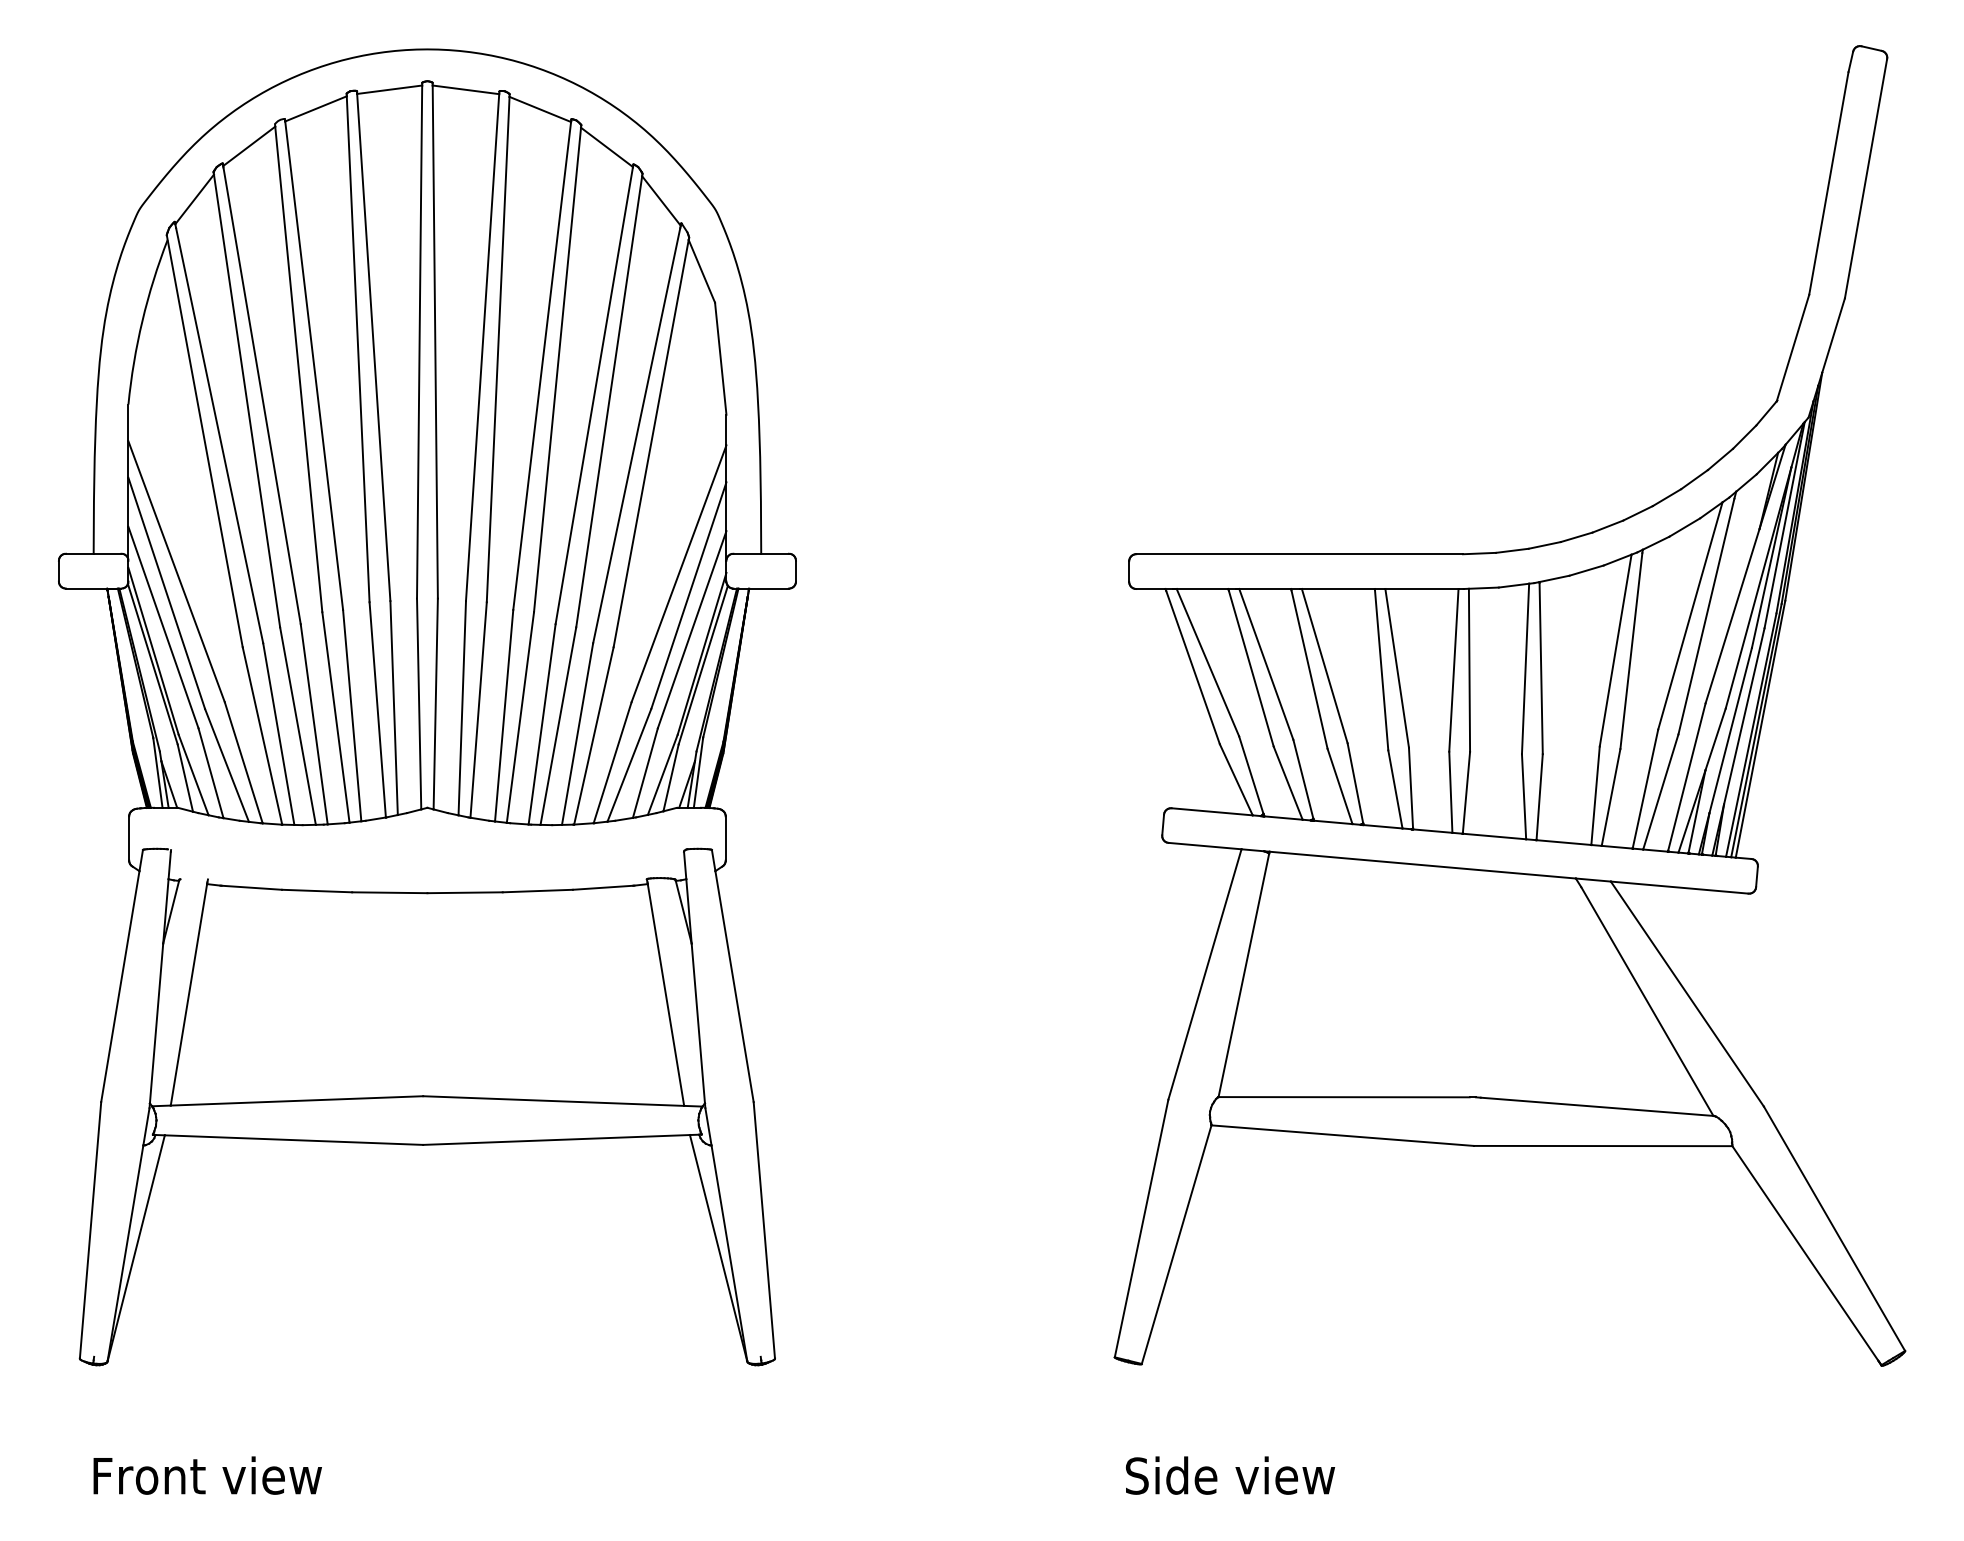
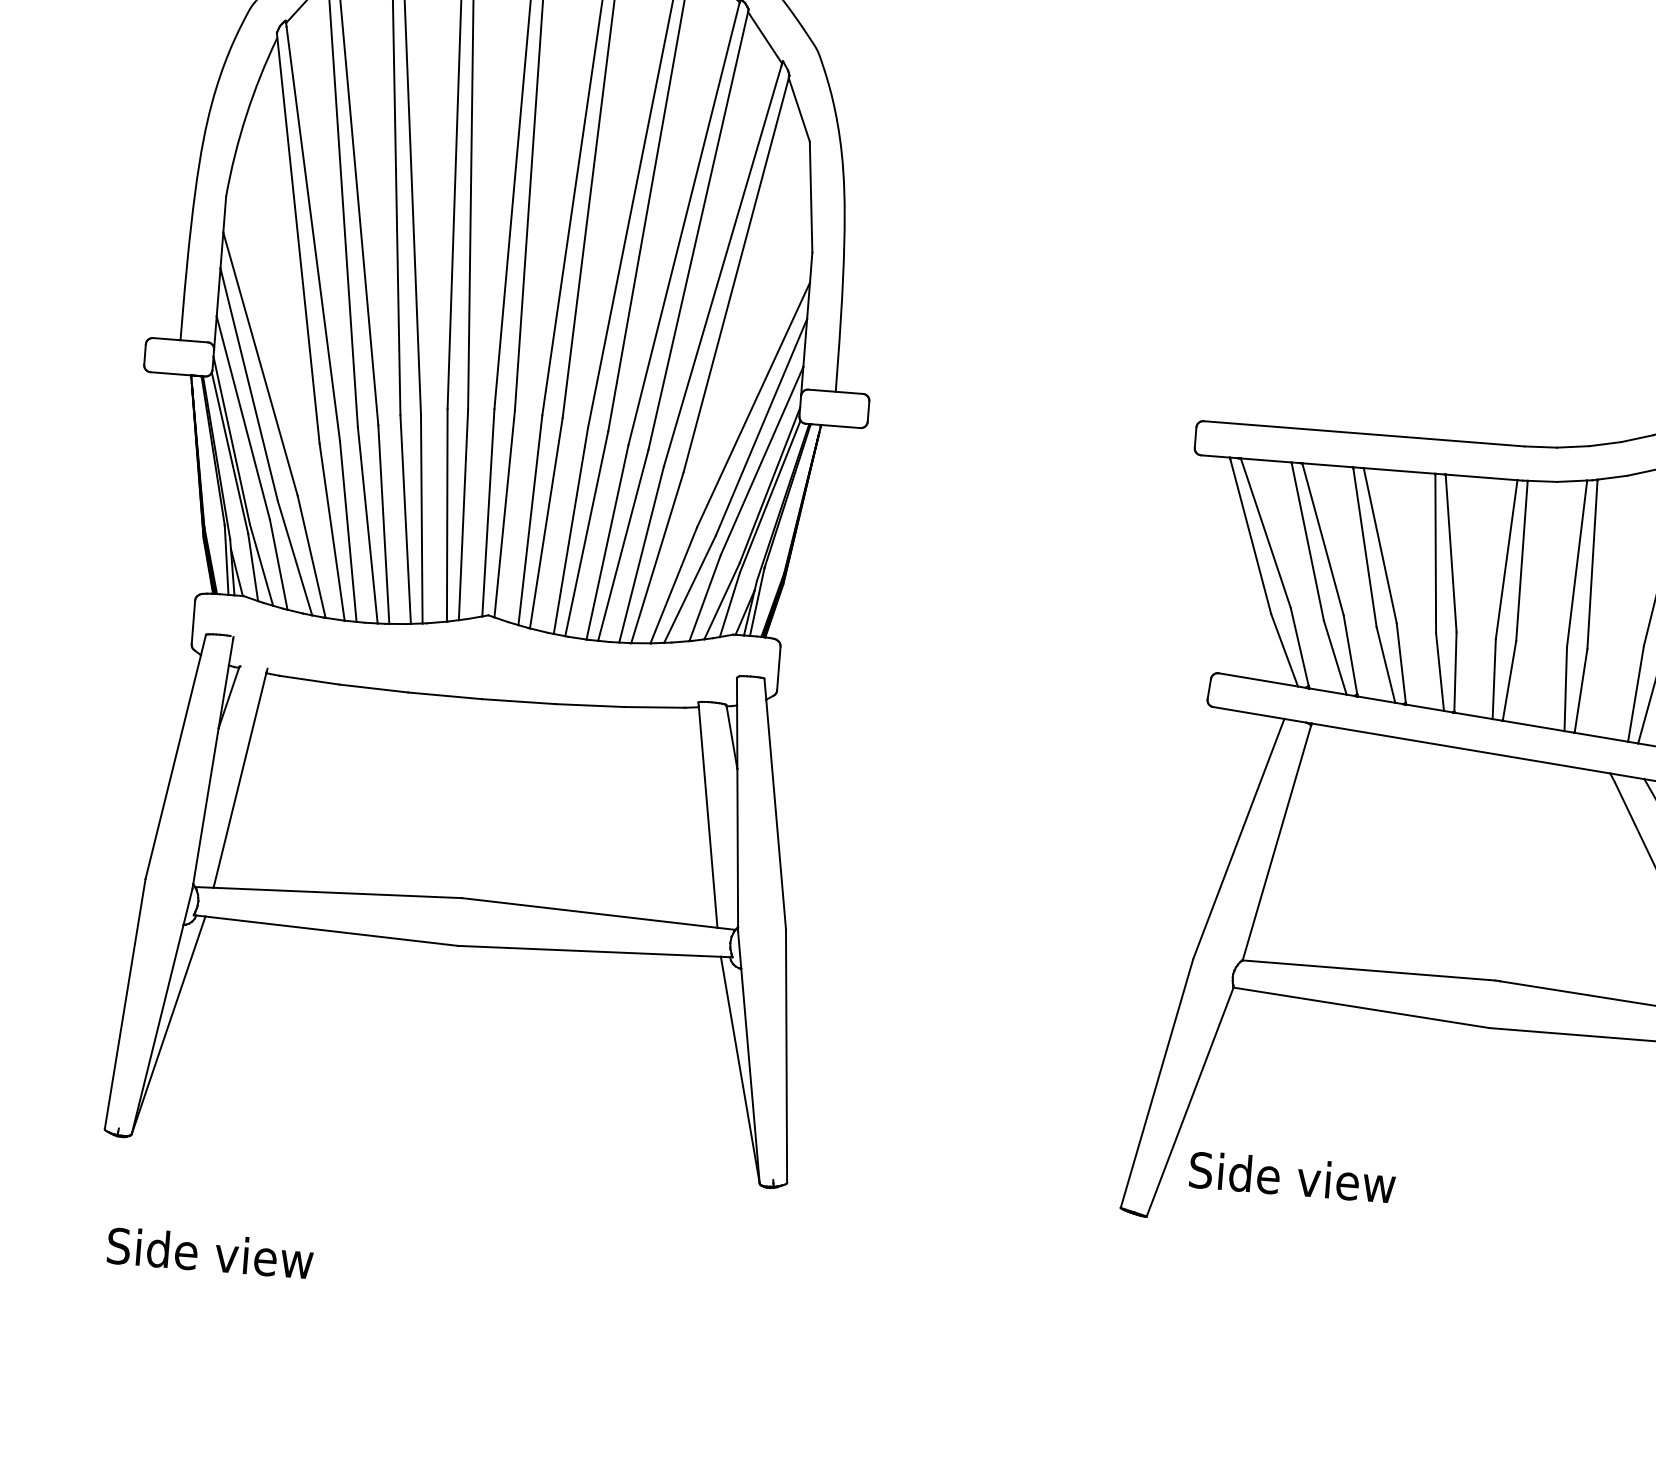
text: (206, 1475) -> (220, 1253), Front view -> Side view
text: (1230, 1475) -> (1292, 1177), moved

